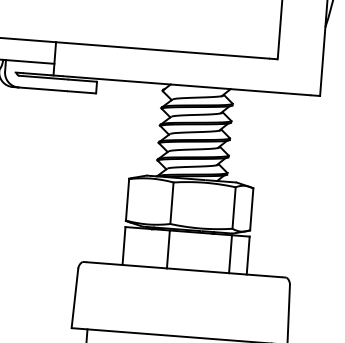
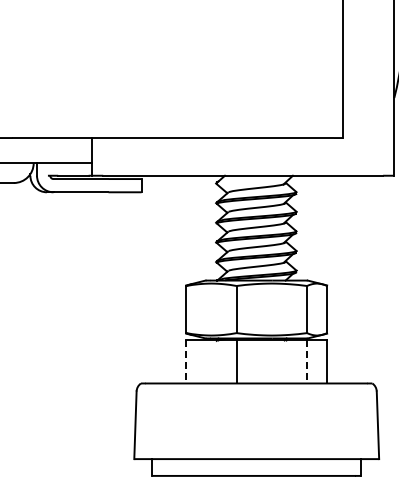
line: (124, 245) -> (186, 361), solid -> dashed
line: (230, 253) -> (307, 361), solid -> dashed

